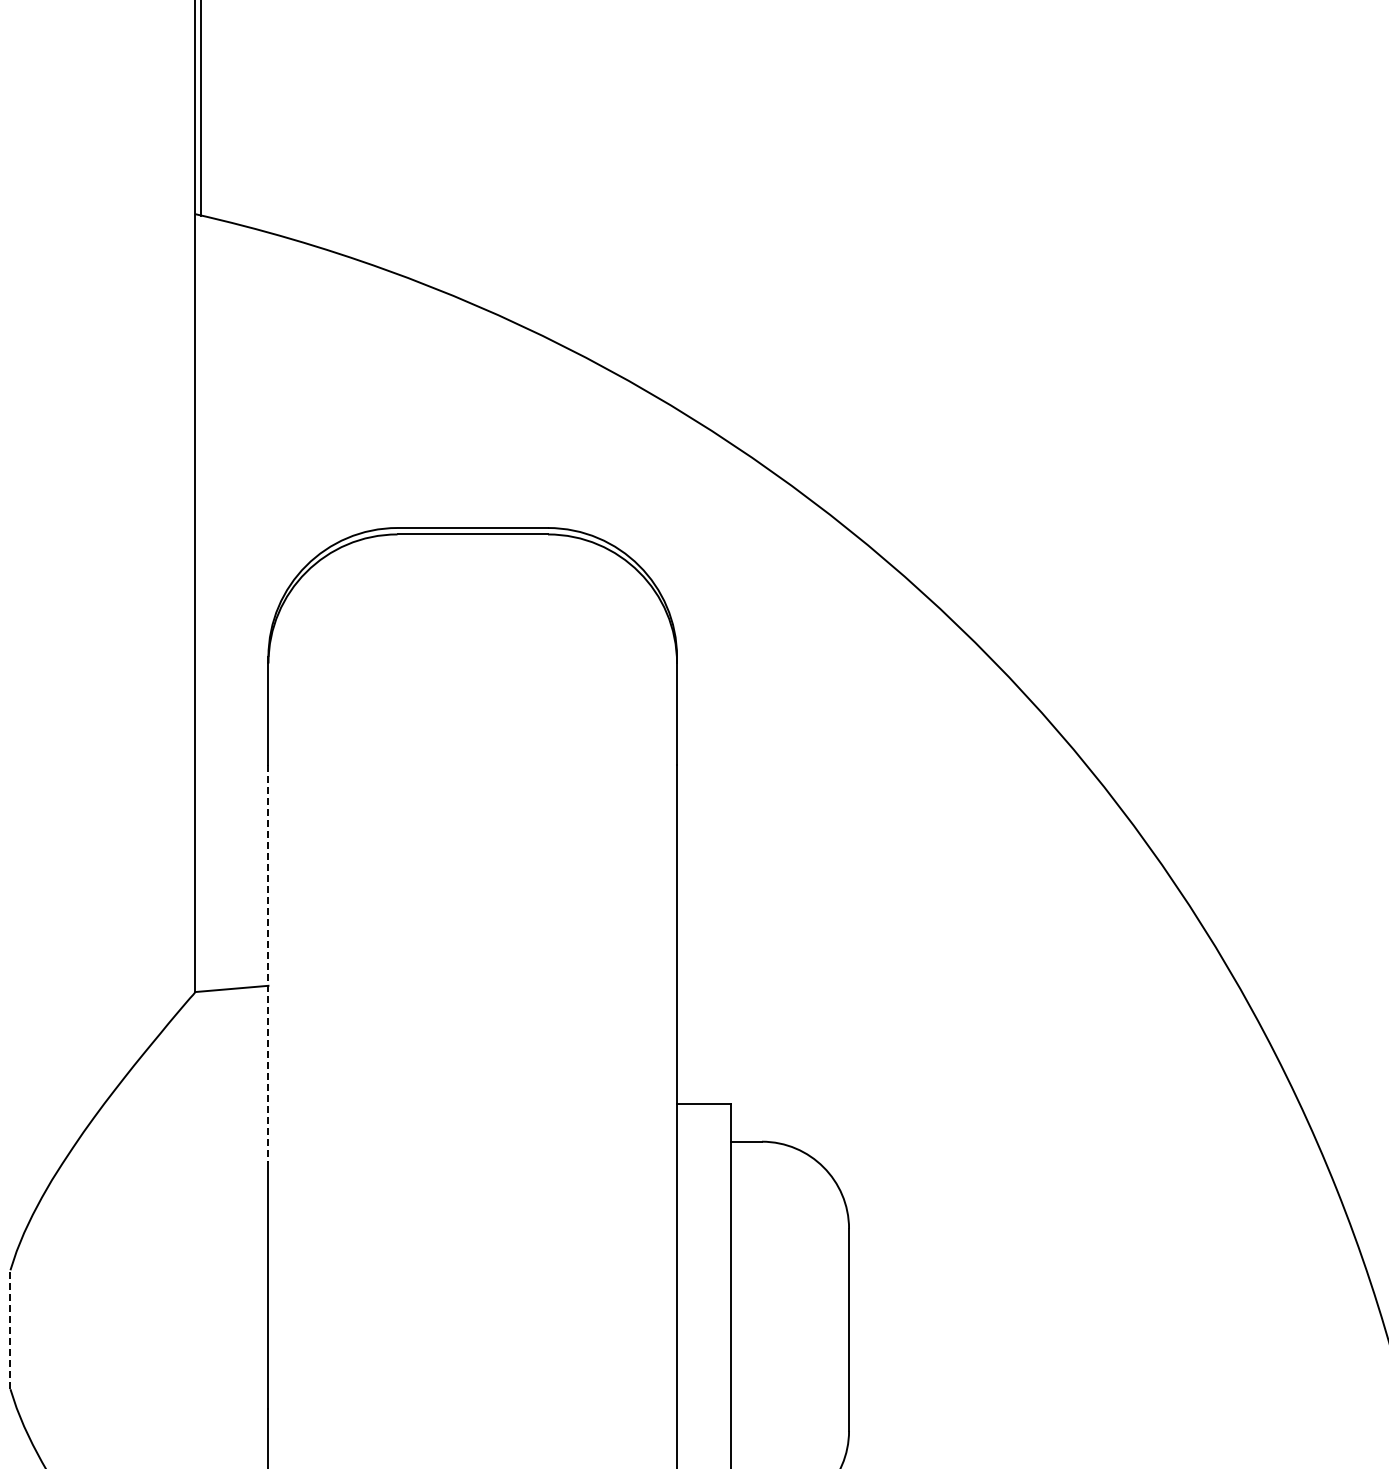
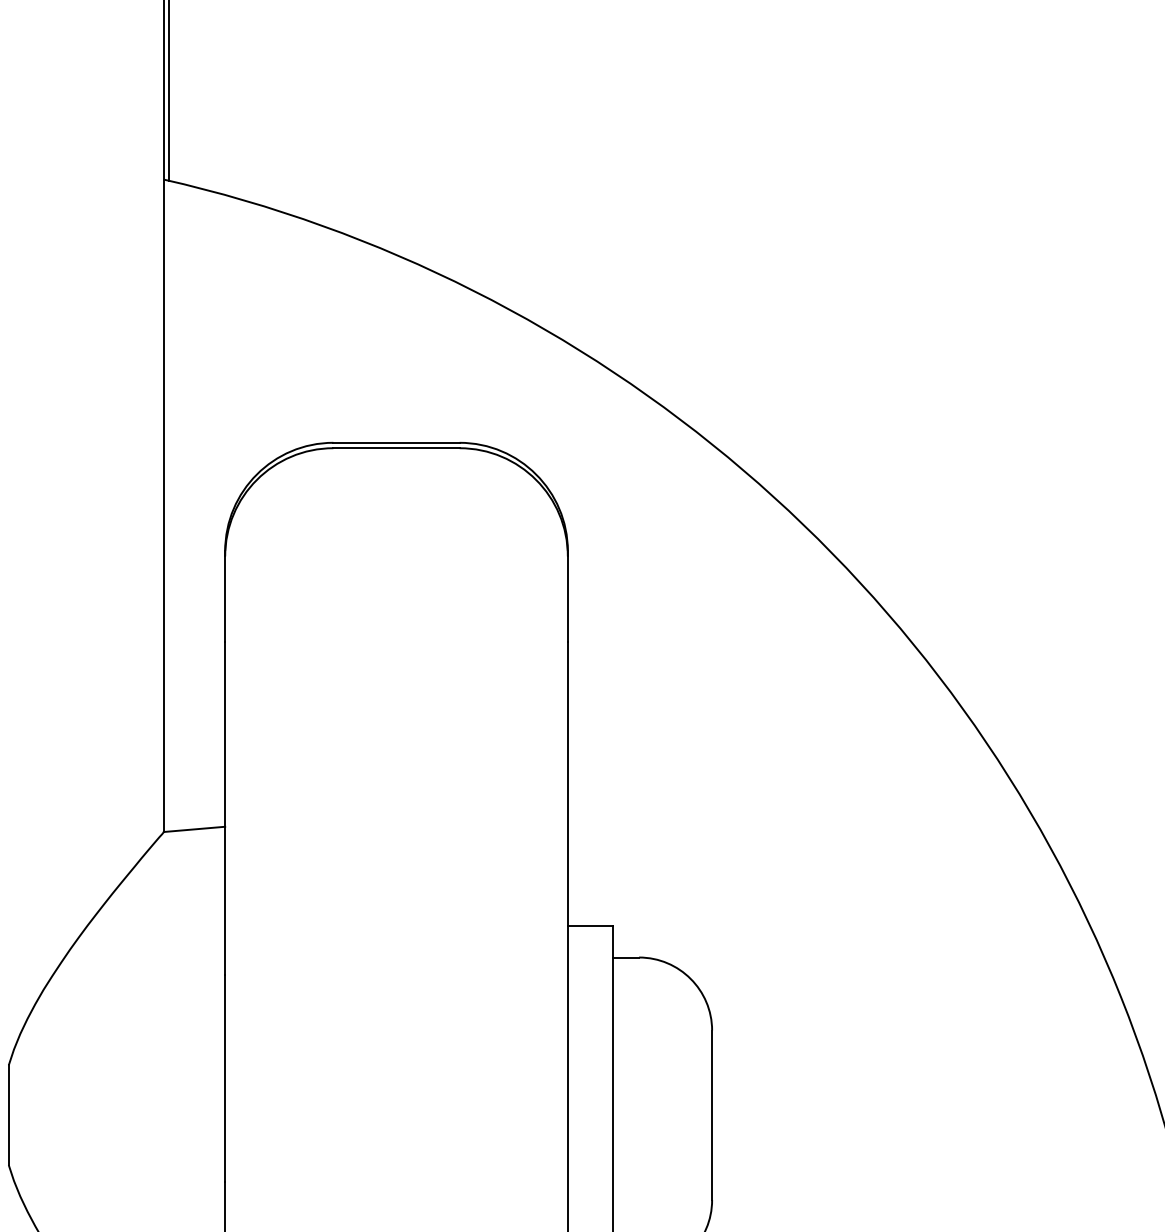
line: (268, 963) -> (225, 808), dashed -> solid
line: (10, 1329) -> (8, 1115), dashed -> solid

